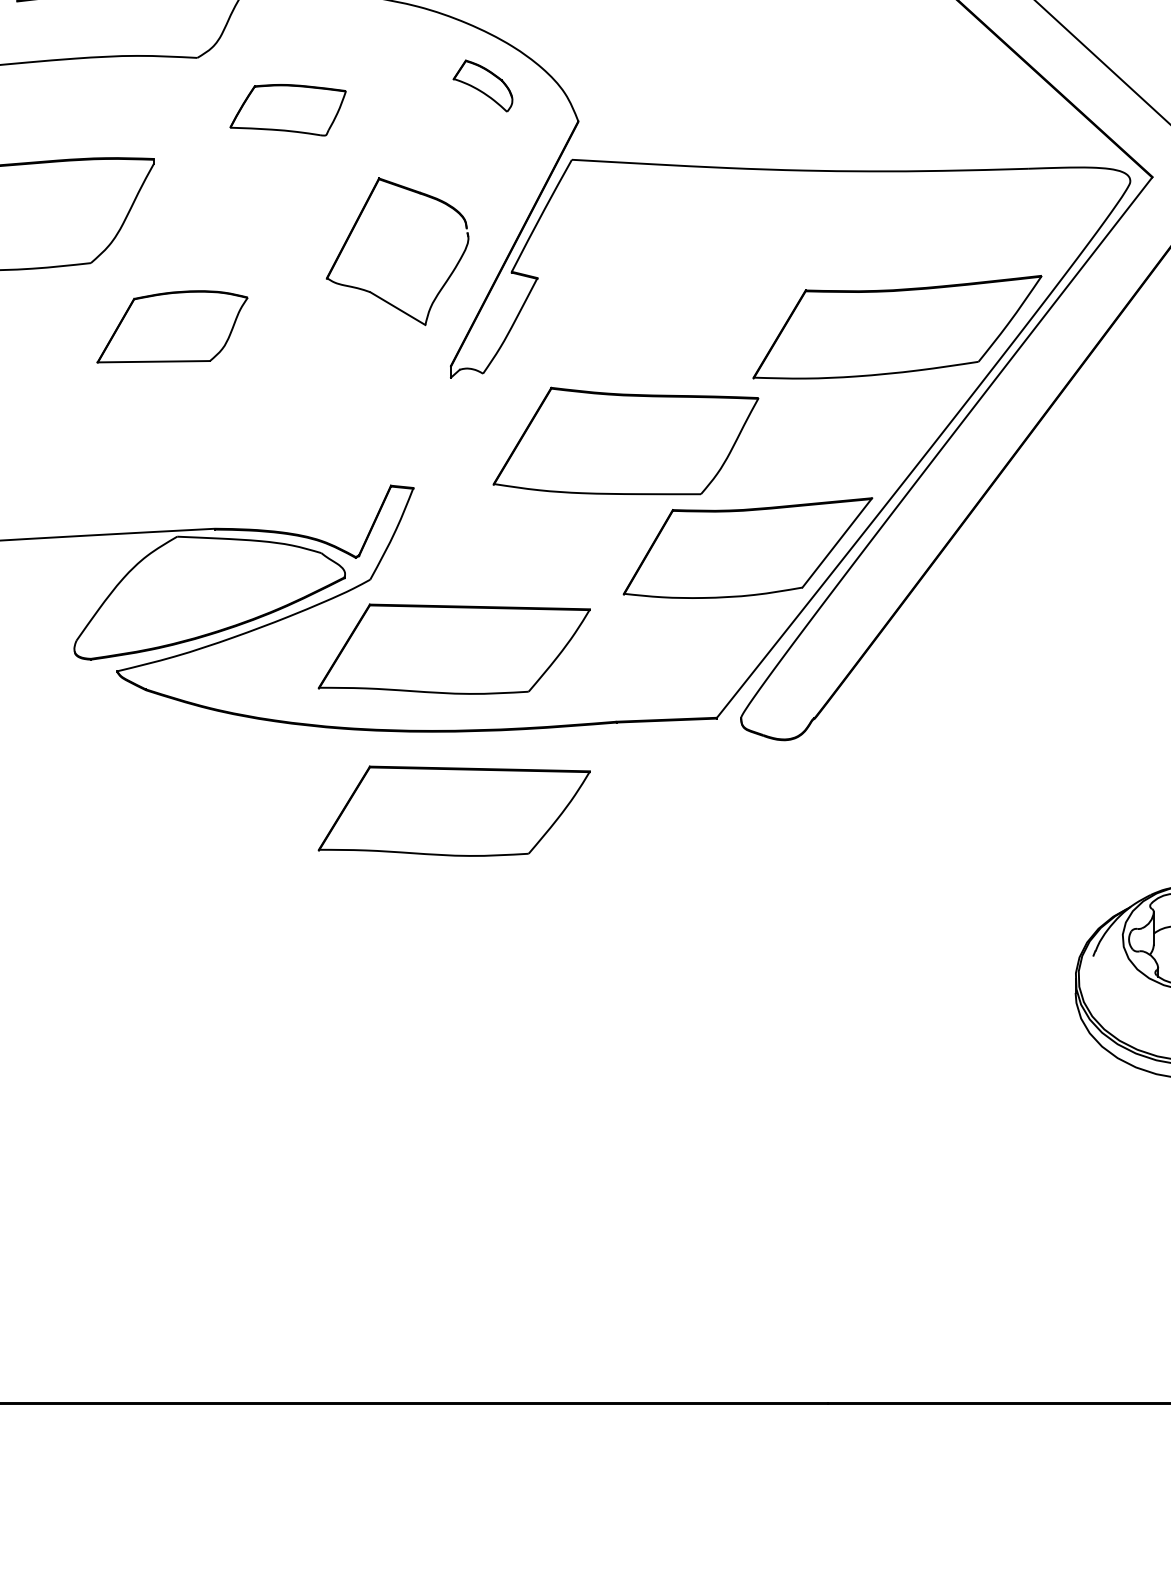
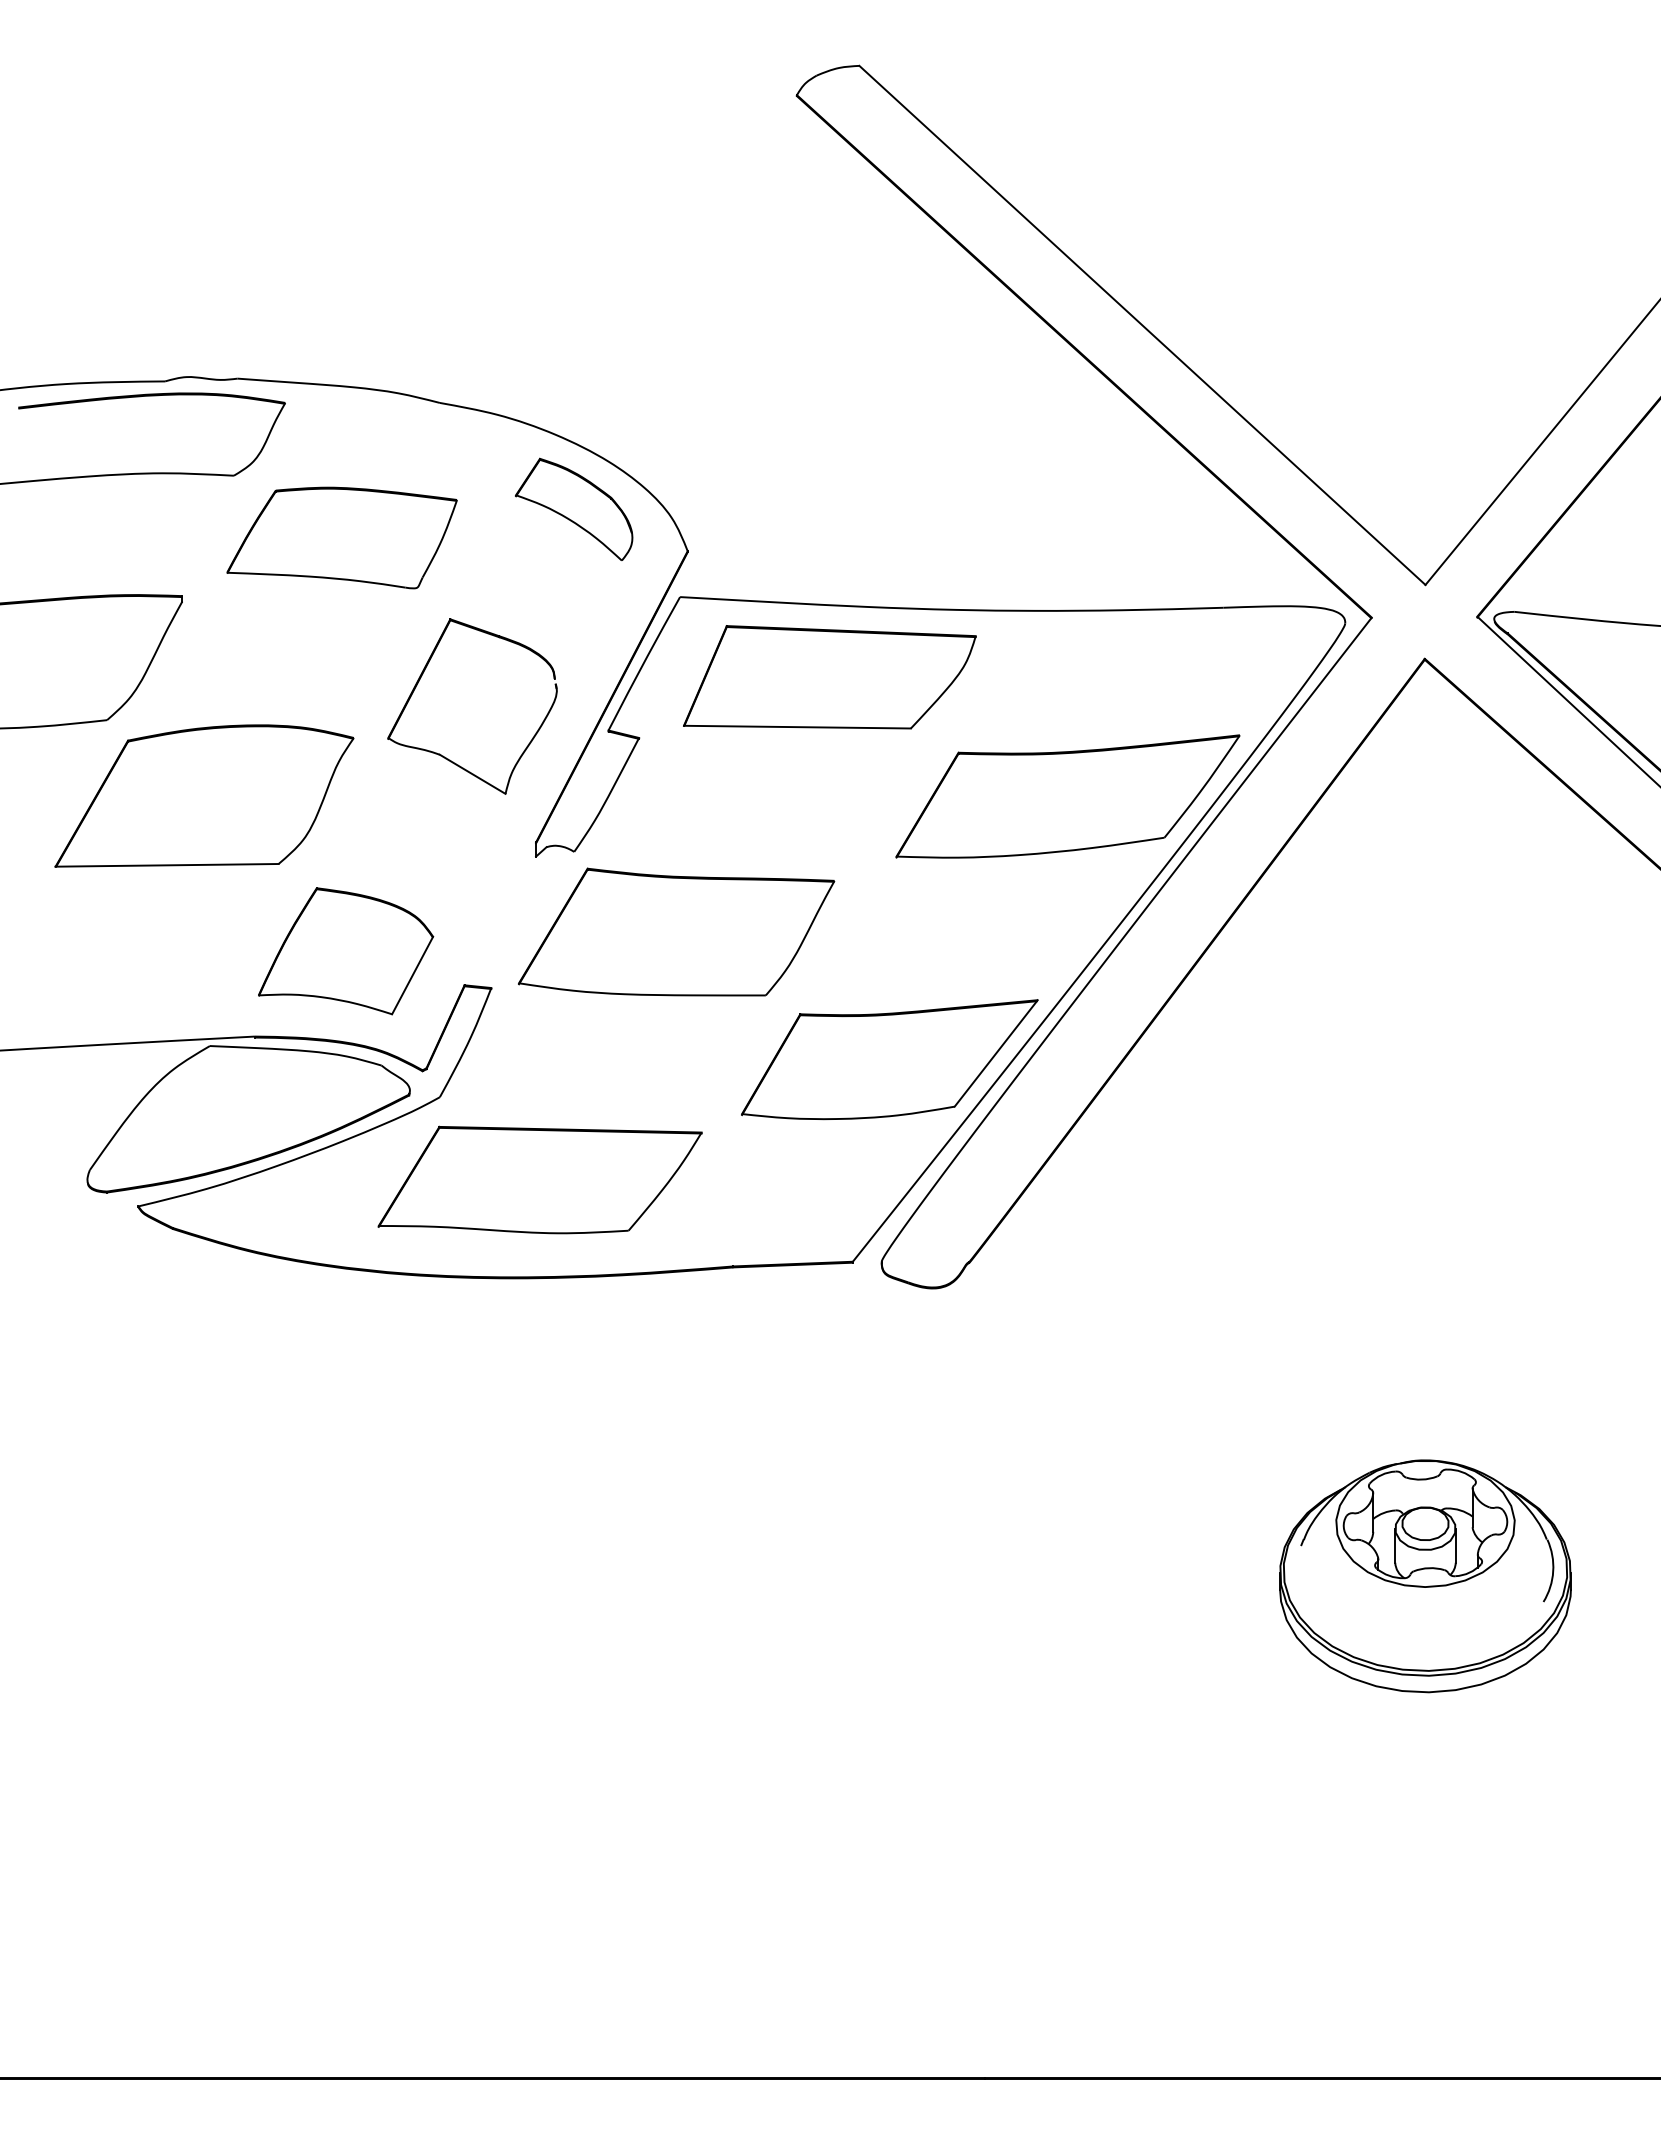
part: (483, 85) -> (574, 508), size x1.67
part: (287, 109) -> (341, 537), size x1.67
part: (697, 227) -> (829, 677), added
part: (172, 326) -> (204, 795), size x1.67
part: (625, 440) -> (676, 931), moved
part: (291, 457) -> (346, 951), added
part: (453, 810) -> (539, 1372), removed

